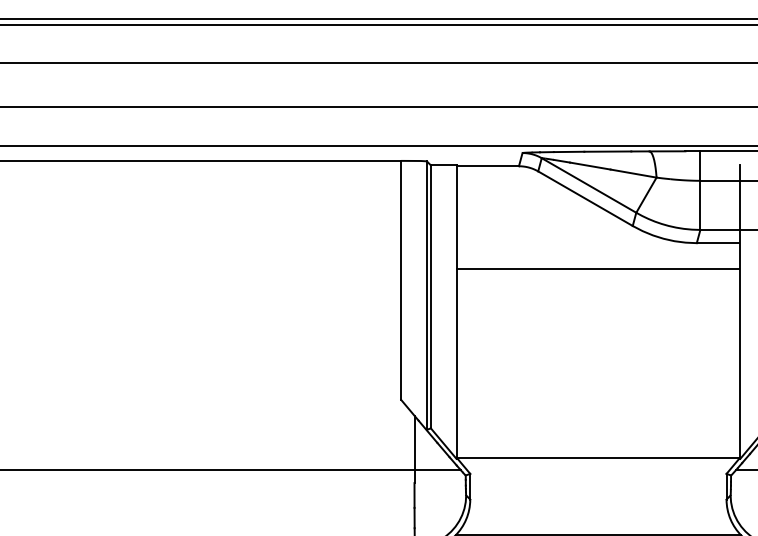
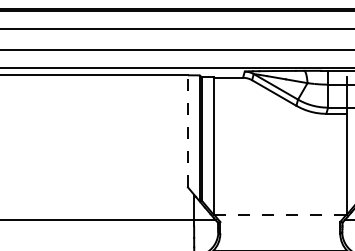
line: (598, 268) -> (280, 125), removed
line: (400, 278) -> (187, 130), solid -> dashed
line: (598, 457) -> (280, 214), solid -> dashed

